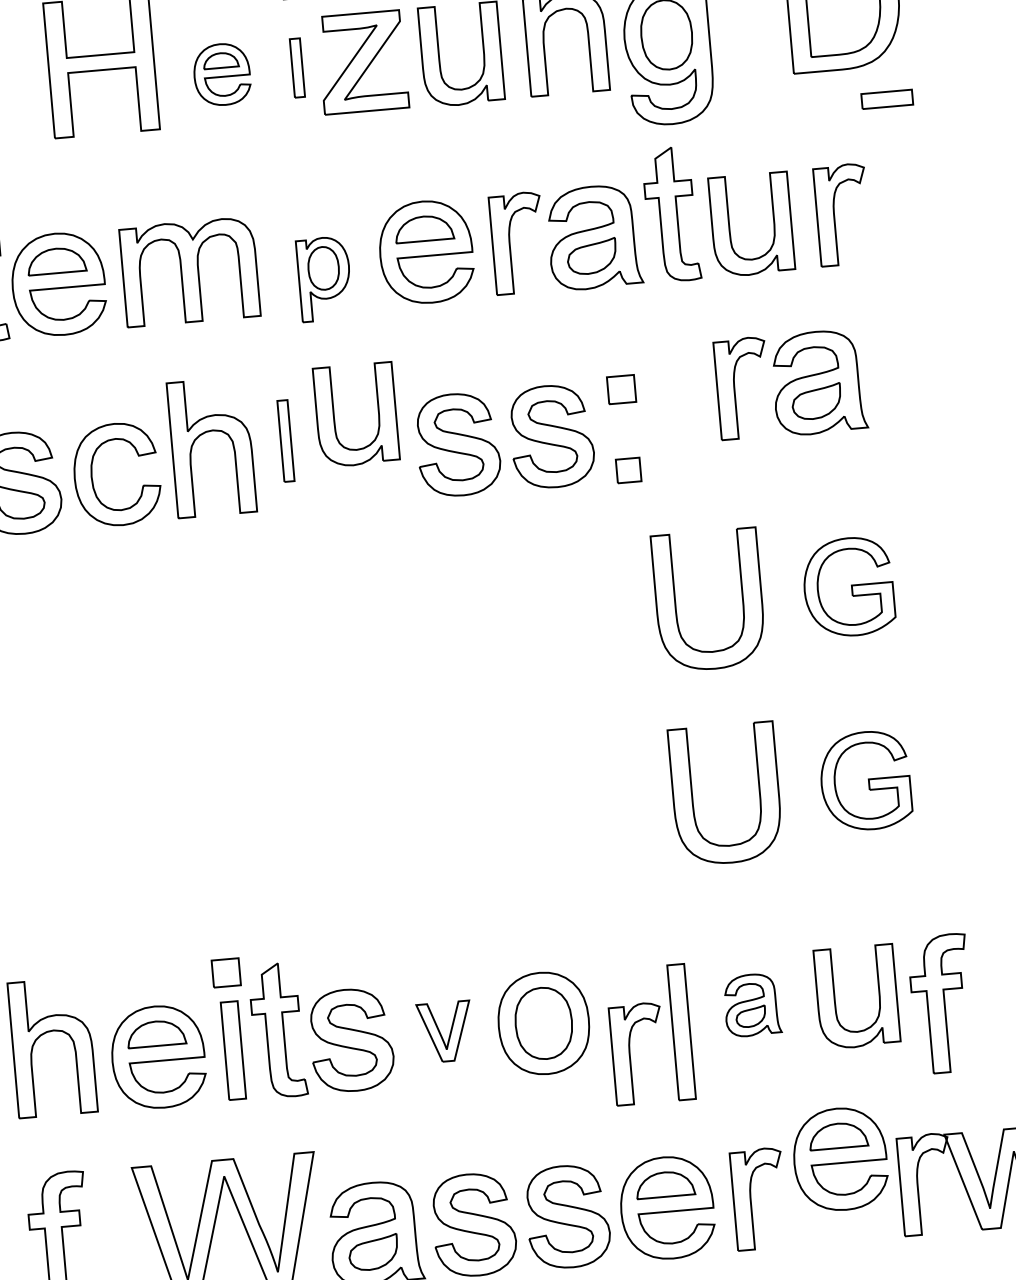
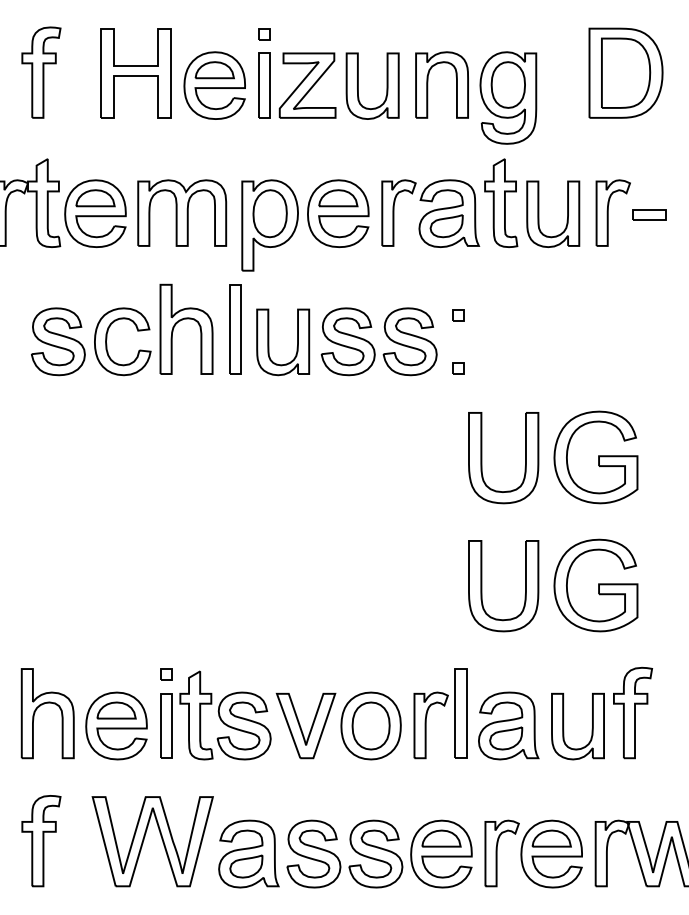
part: (297, 67) -> (264, 85), size x1.67
part: (221, 74) -> (214, 85), size x1.67
part: (887, 98) -> (649, 214), moved
part: (323, 279) -> (269, 225), size x1.67
part: (790, 384) -> (569, 321), removed
part: (621, 390) -> (458, 315), size x0.62
part: (377, 420) -> (296, 347), moved
part: (285, 441) -> (235, 329), size x1.67
part: (628, 470) -> (458, 368), size x0.71
part: (847, 587) -> (595, 457), size x1.43
part: (864, 781) -> (595, 585), size x1.43
part: (227, 972) -> (166, 674), size x0.62
part: (942, 1003) -> (633, 712), moved
part: (751, 1004) -> (508, 725), size x1.67
part: (654, 1023) -> (443, 706), moved
part: (444, 1031) -> (305, 725), size x1.67
part: (839, 1158) -> (551, 853), moved

